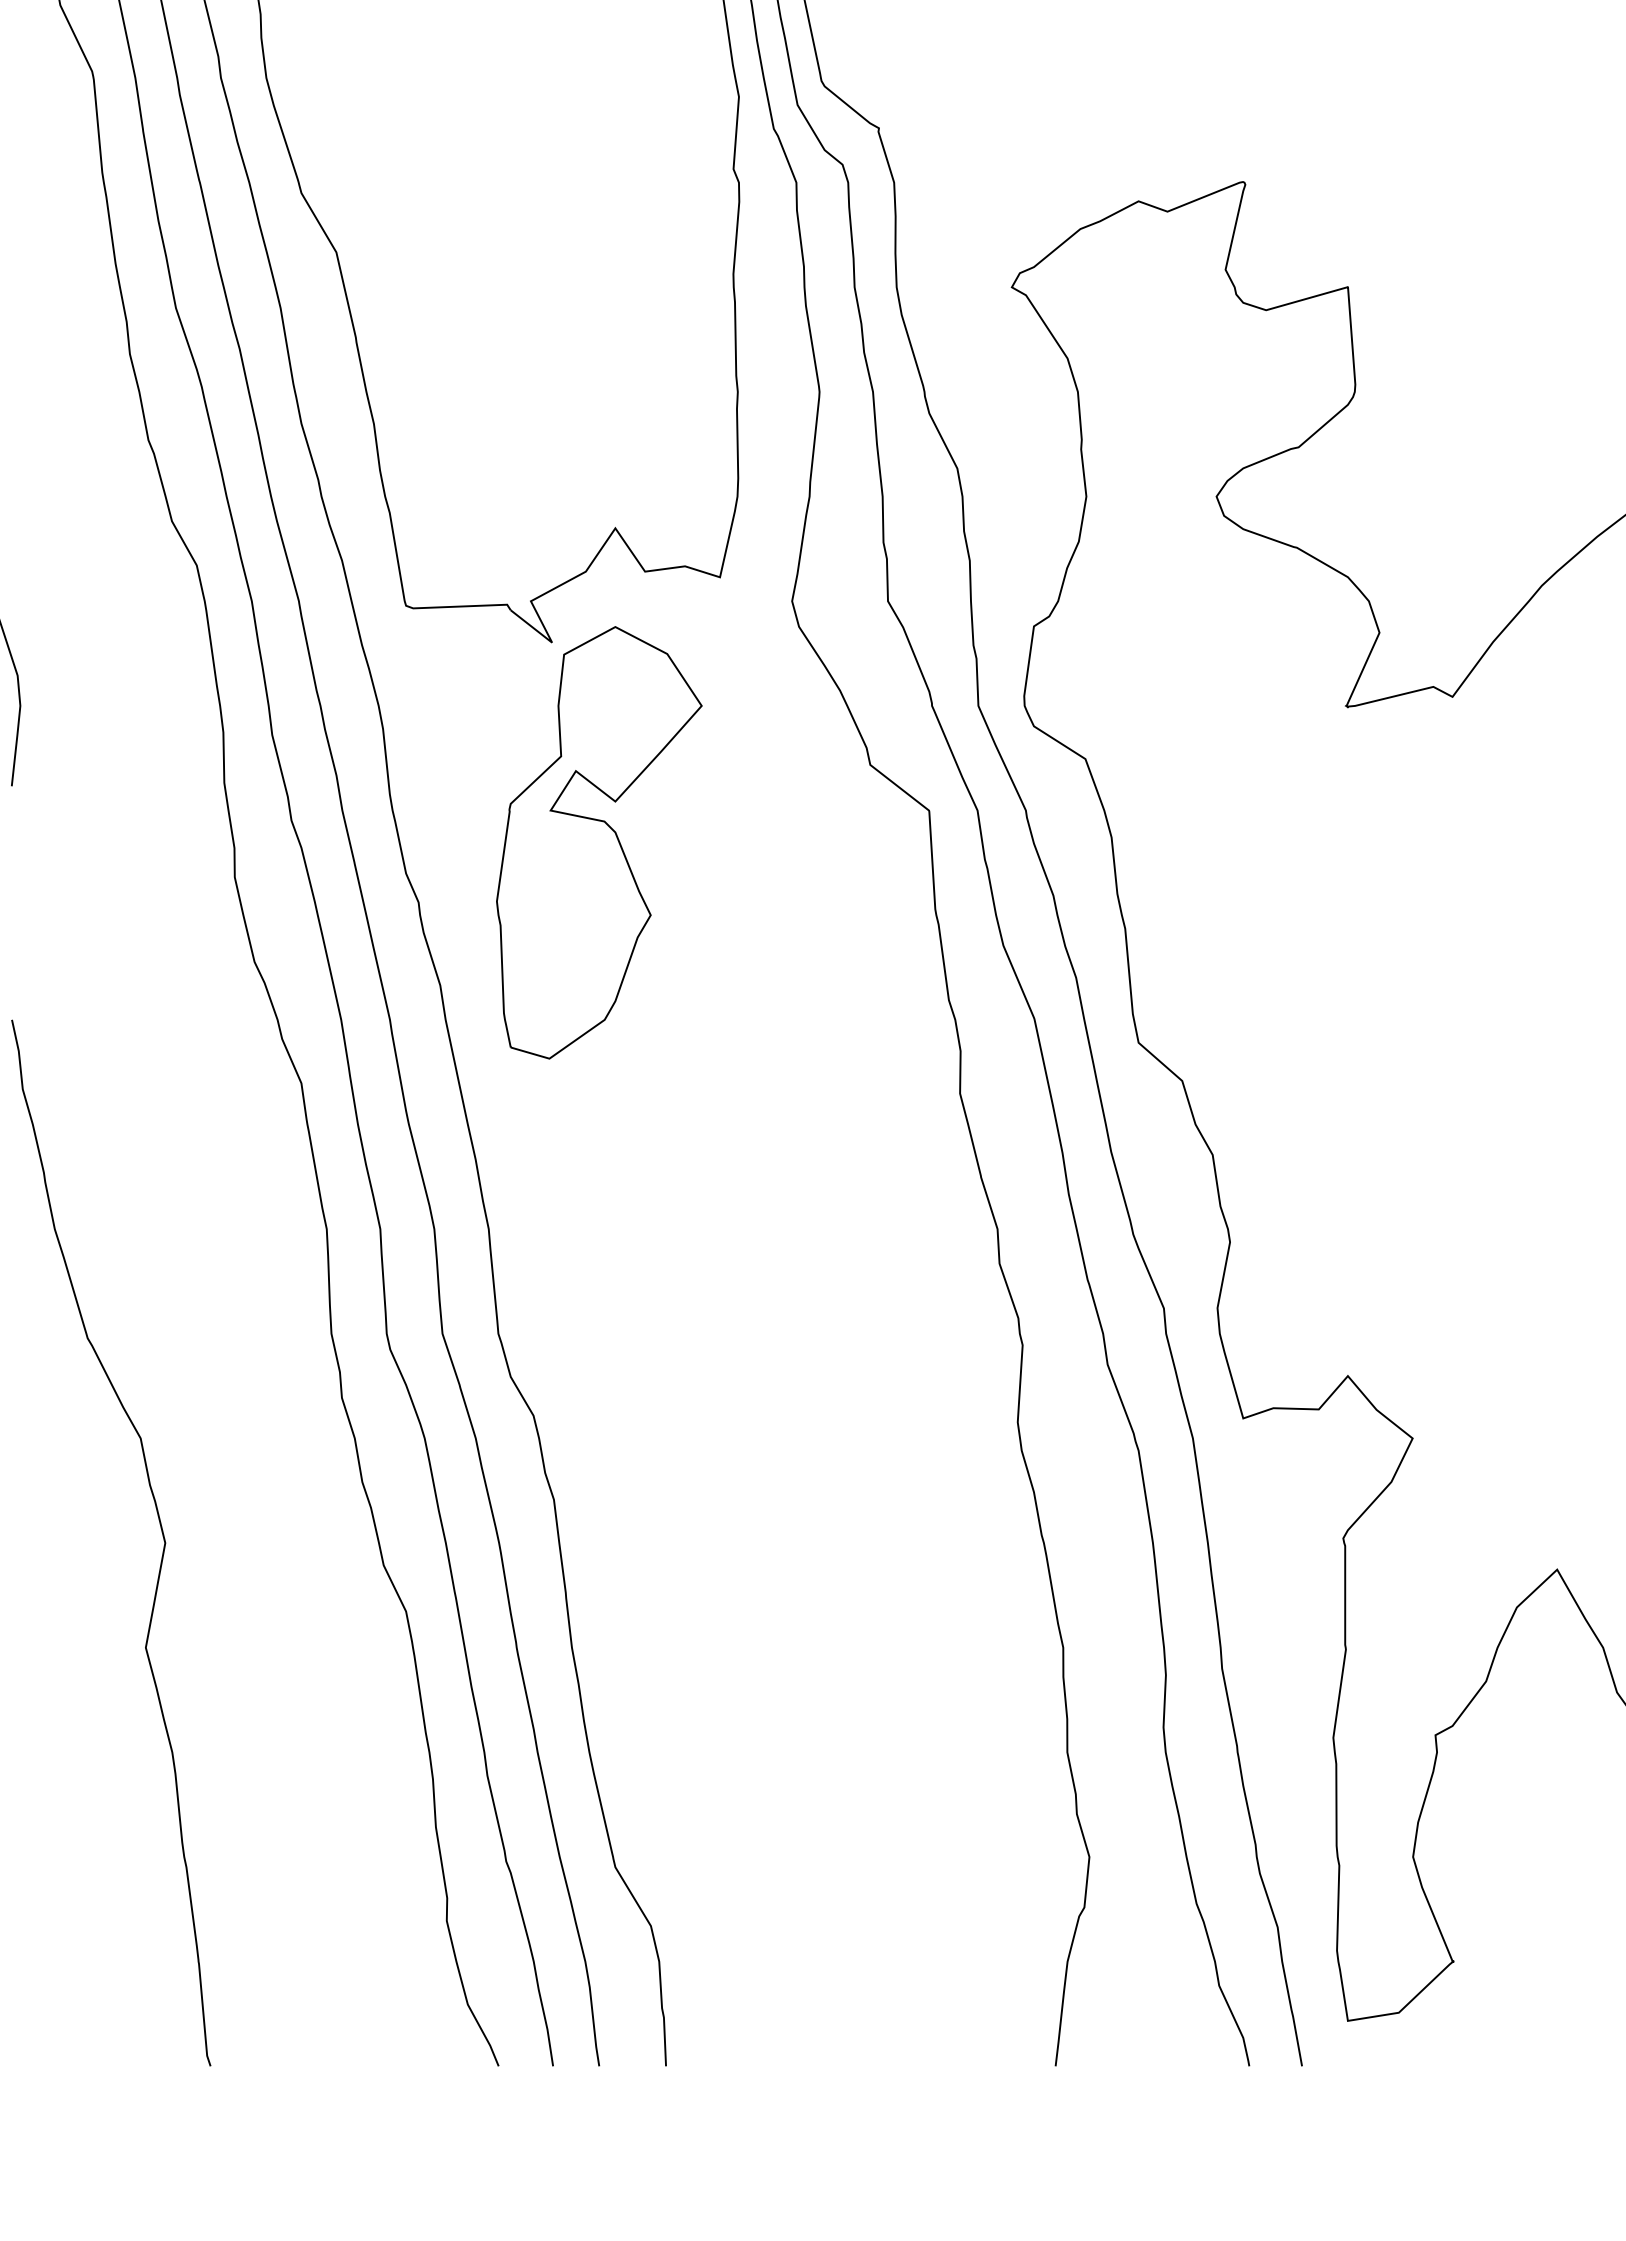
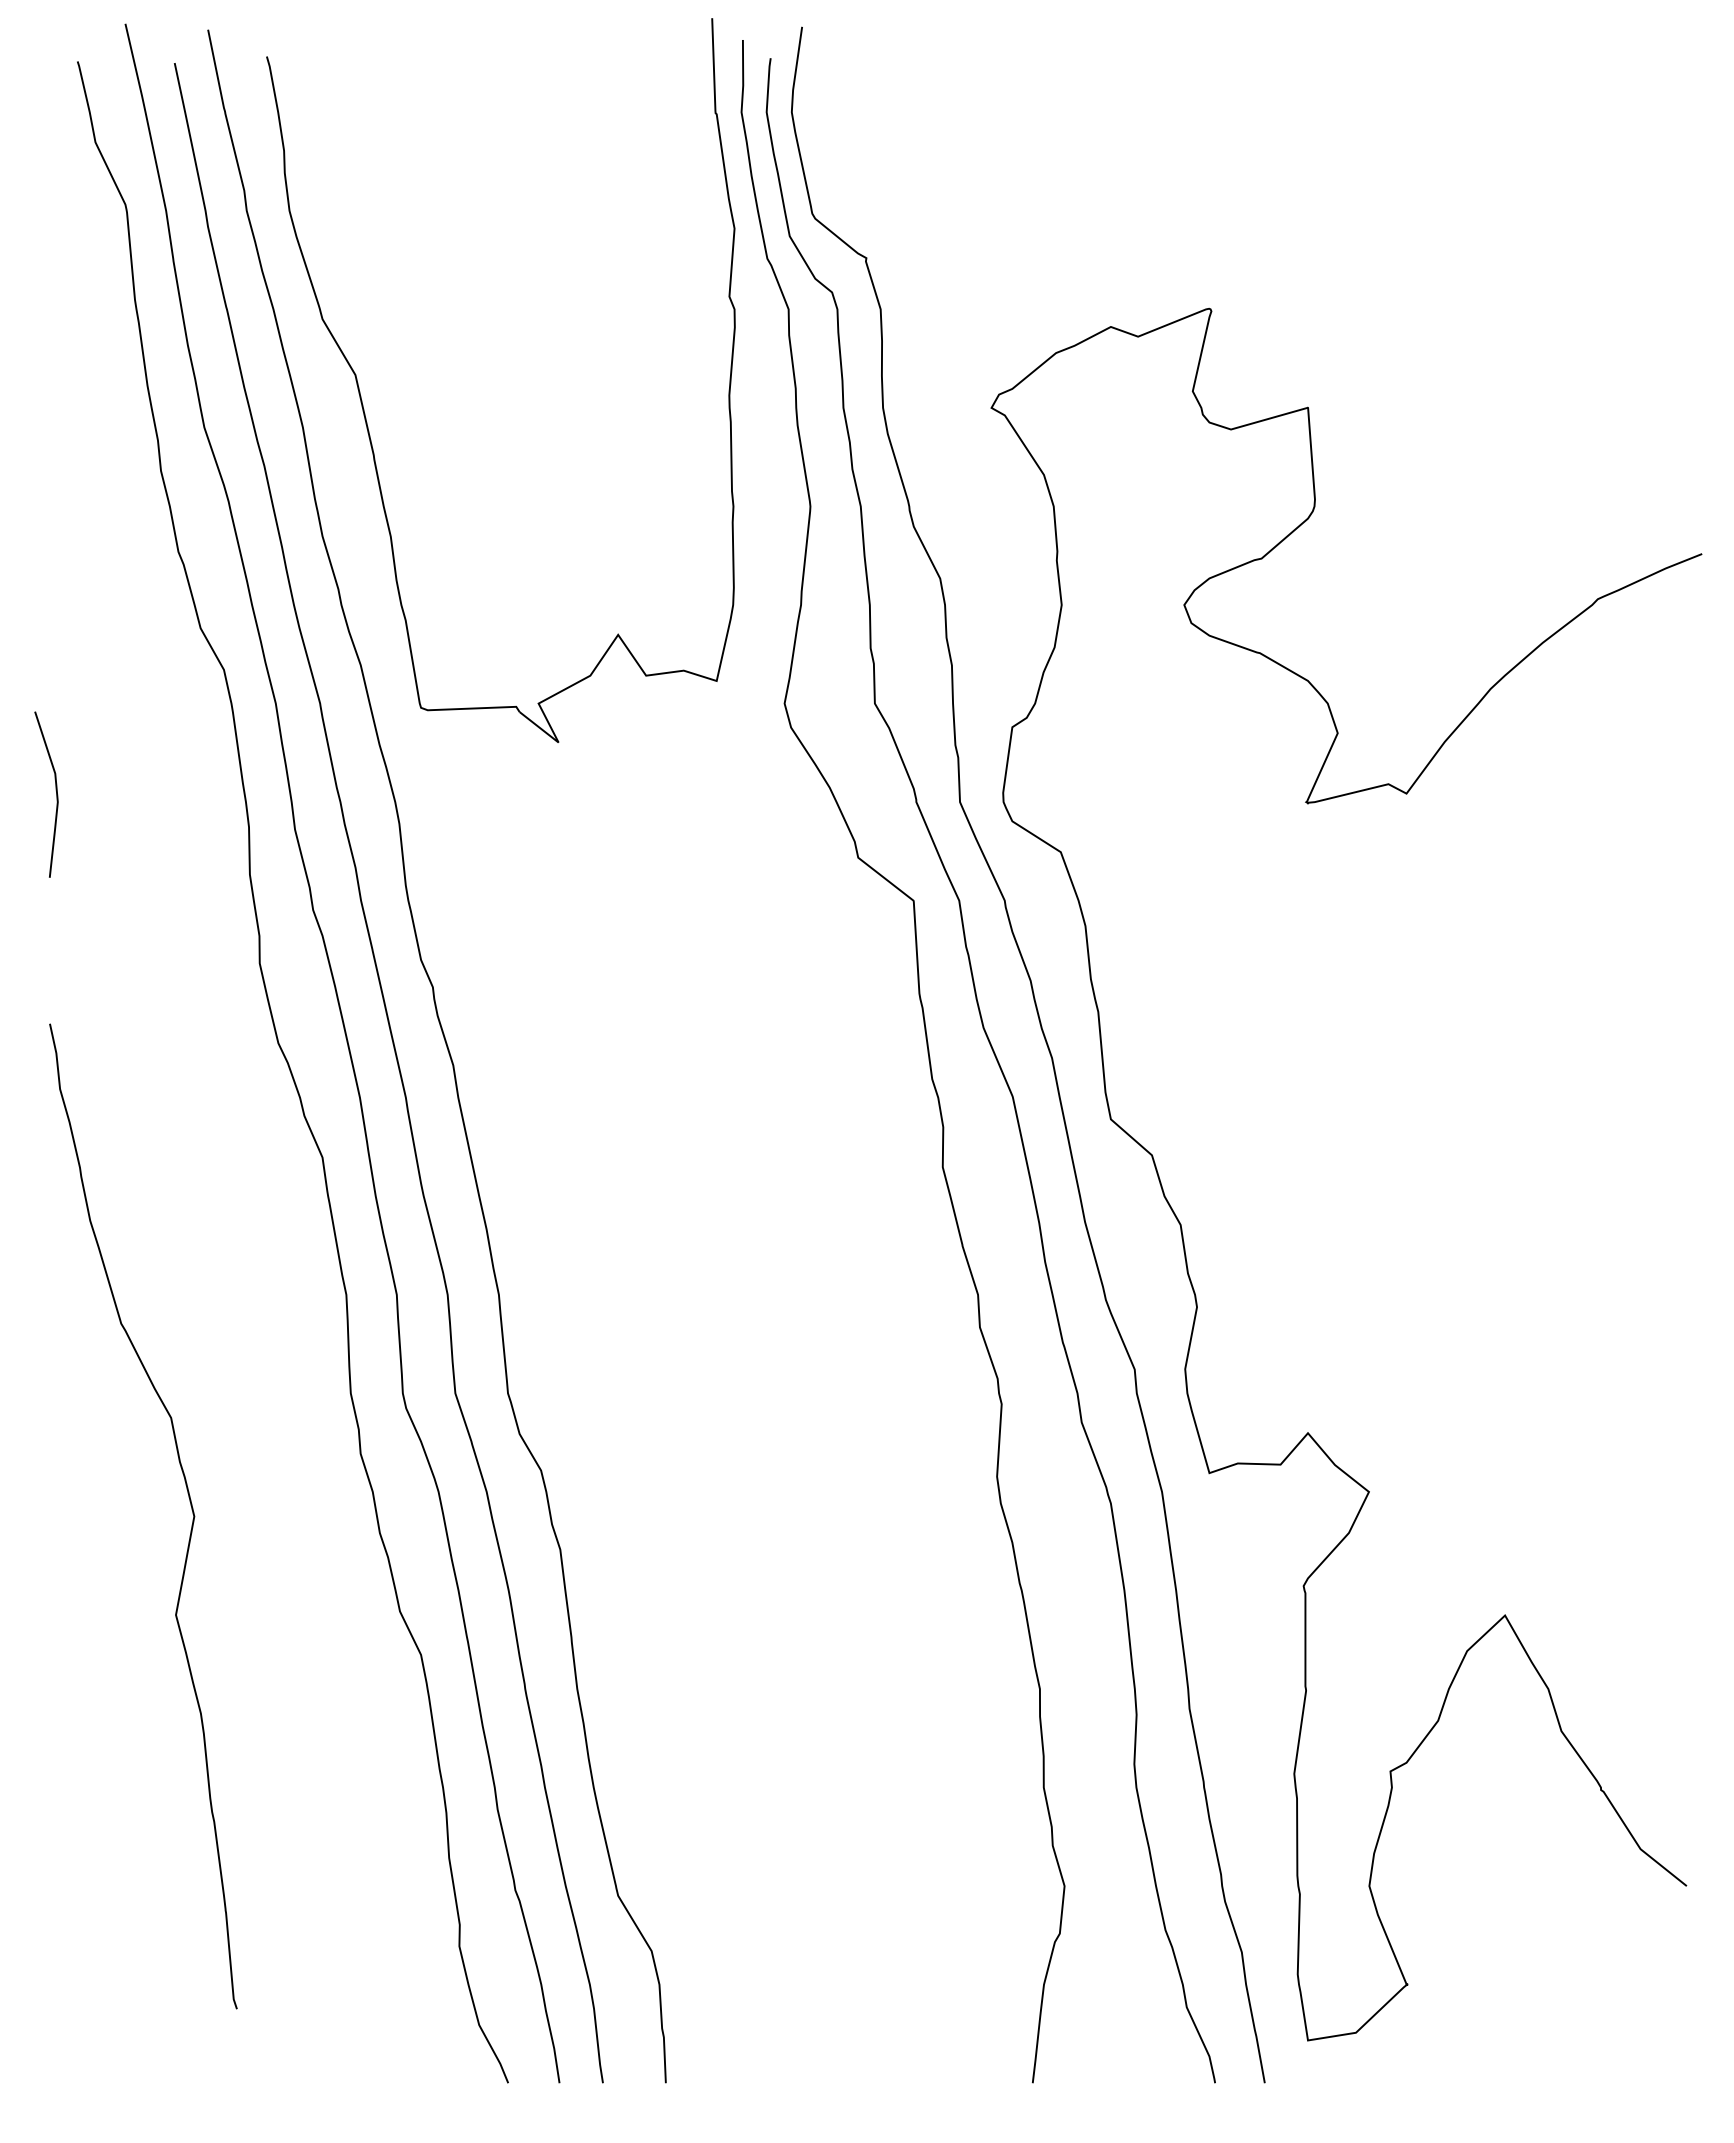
part: (598, 843) -> (602, 931), removed
curve: (161, 1531) -> (190, 1505), moved

